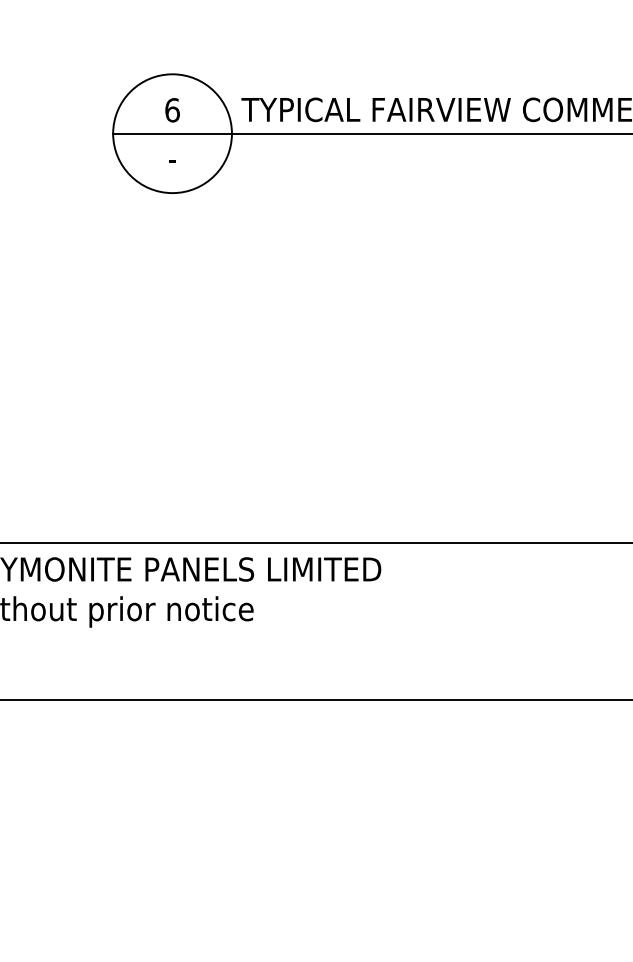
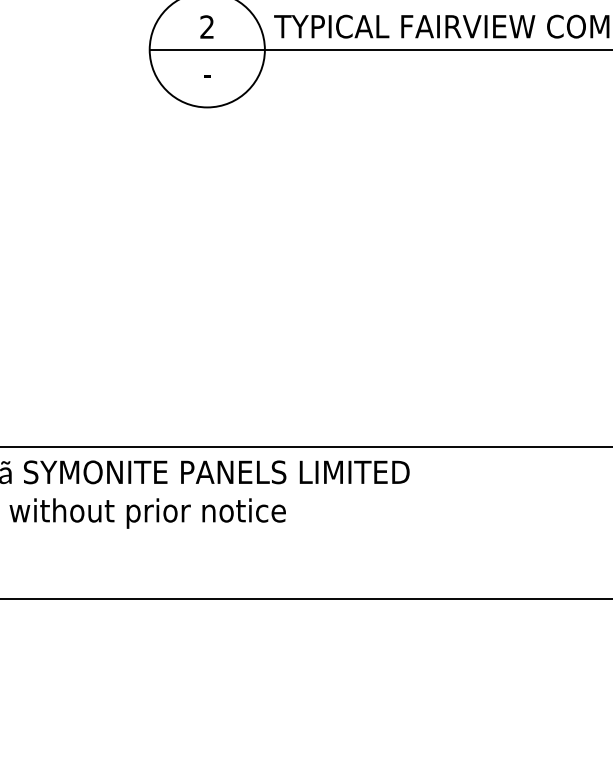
text: (172, 110) -> (207, 27), 6 -> 2

